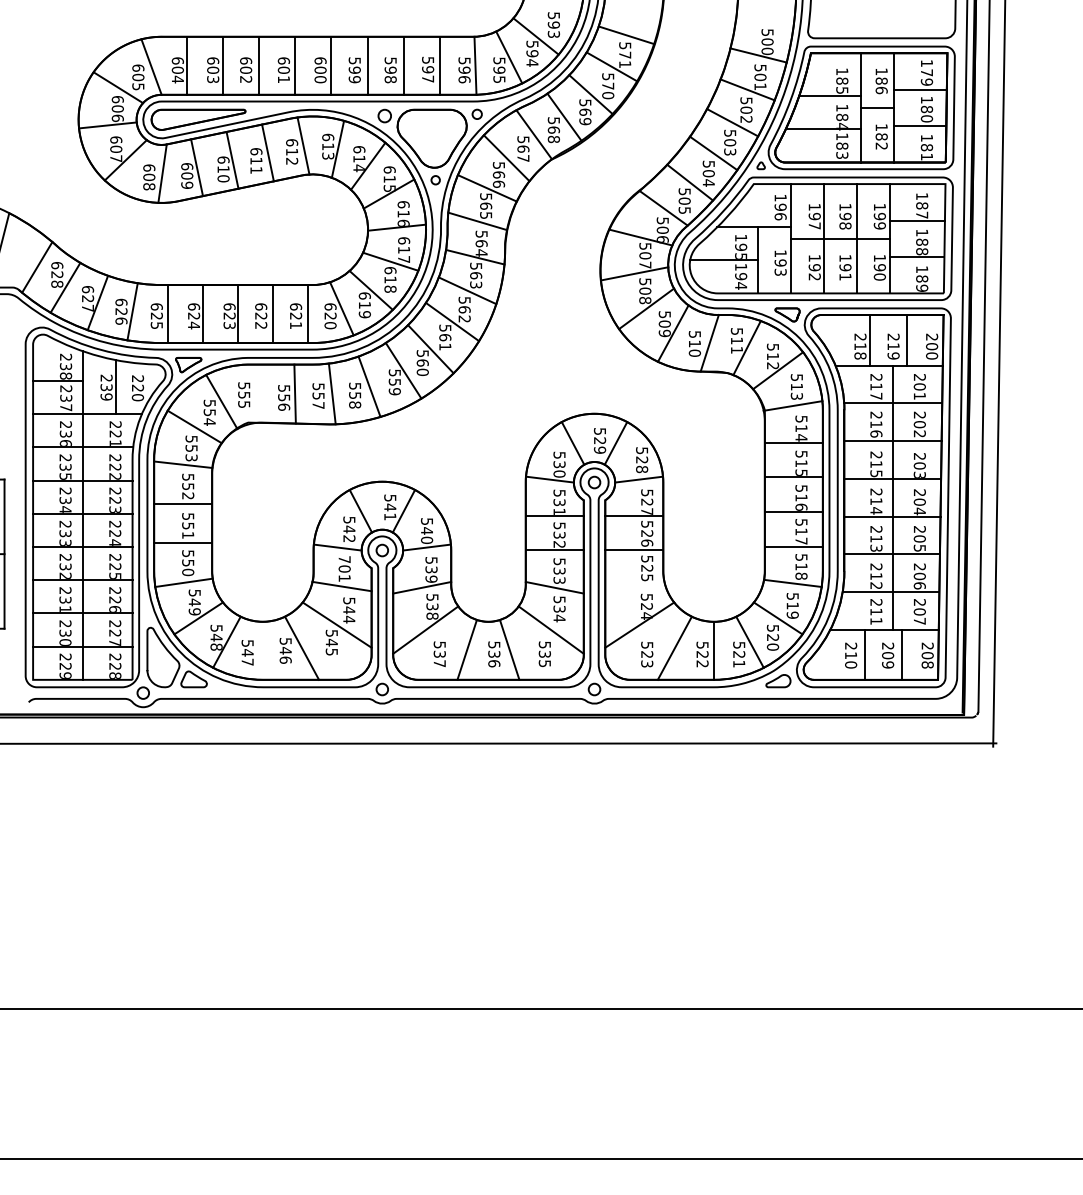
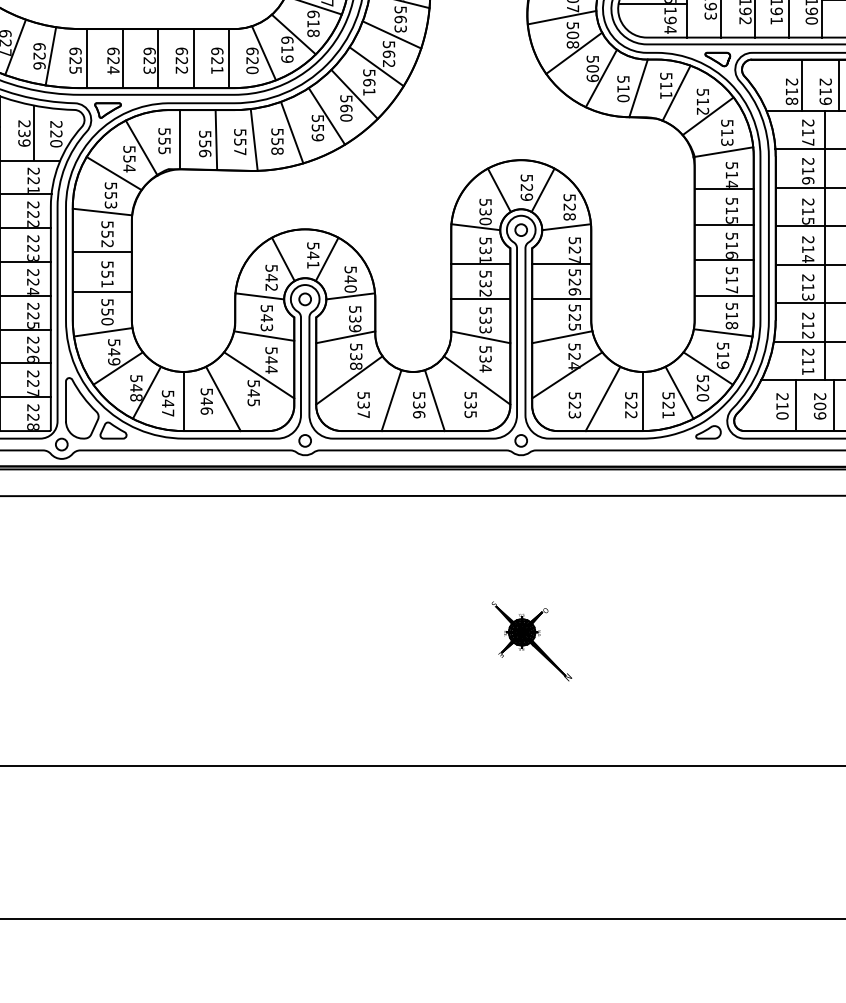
line: (259, 393) -> (180, 139), added
text: (344, 568) -> (266, 317), 701 -> 543
line: (634, 587) -> (561, 337), added
line: (262, 650) -> (183, 401), added
part: (604, 886) -> (531, 641), added

